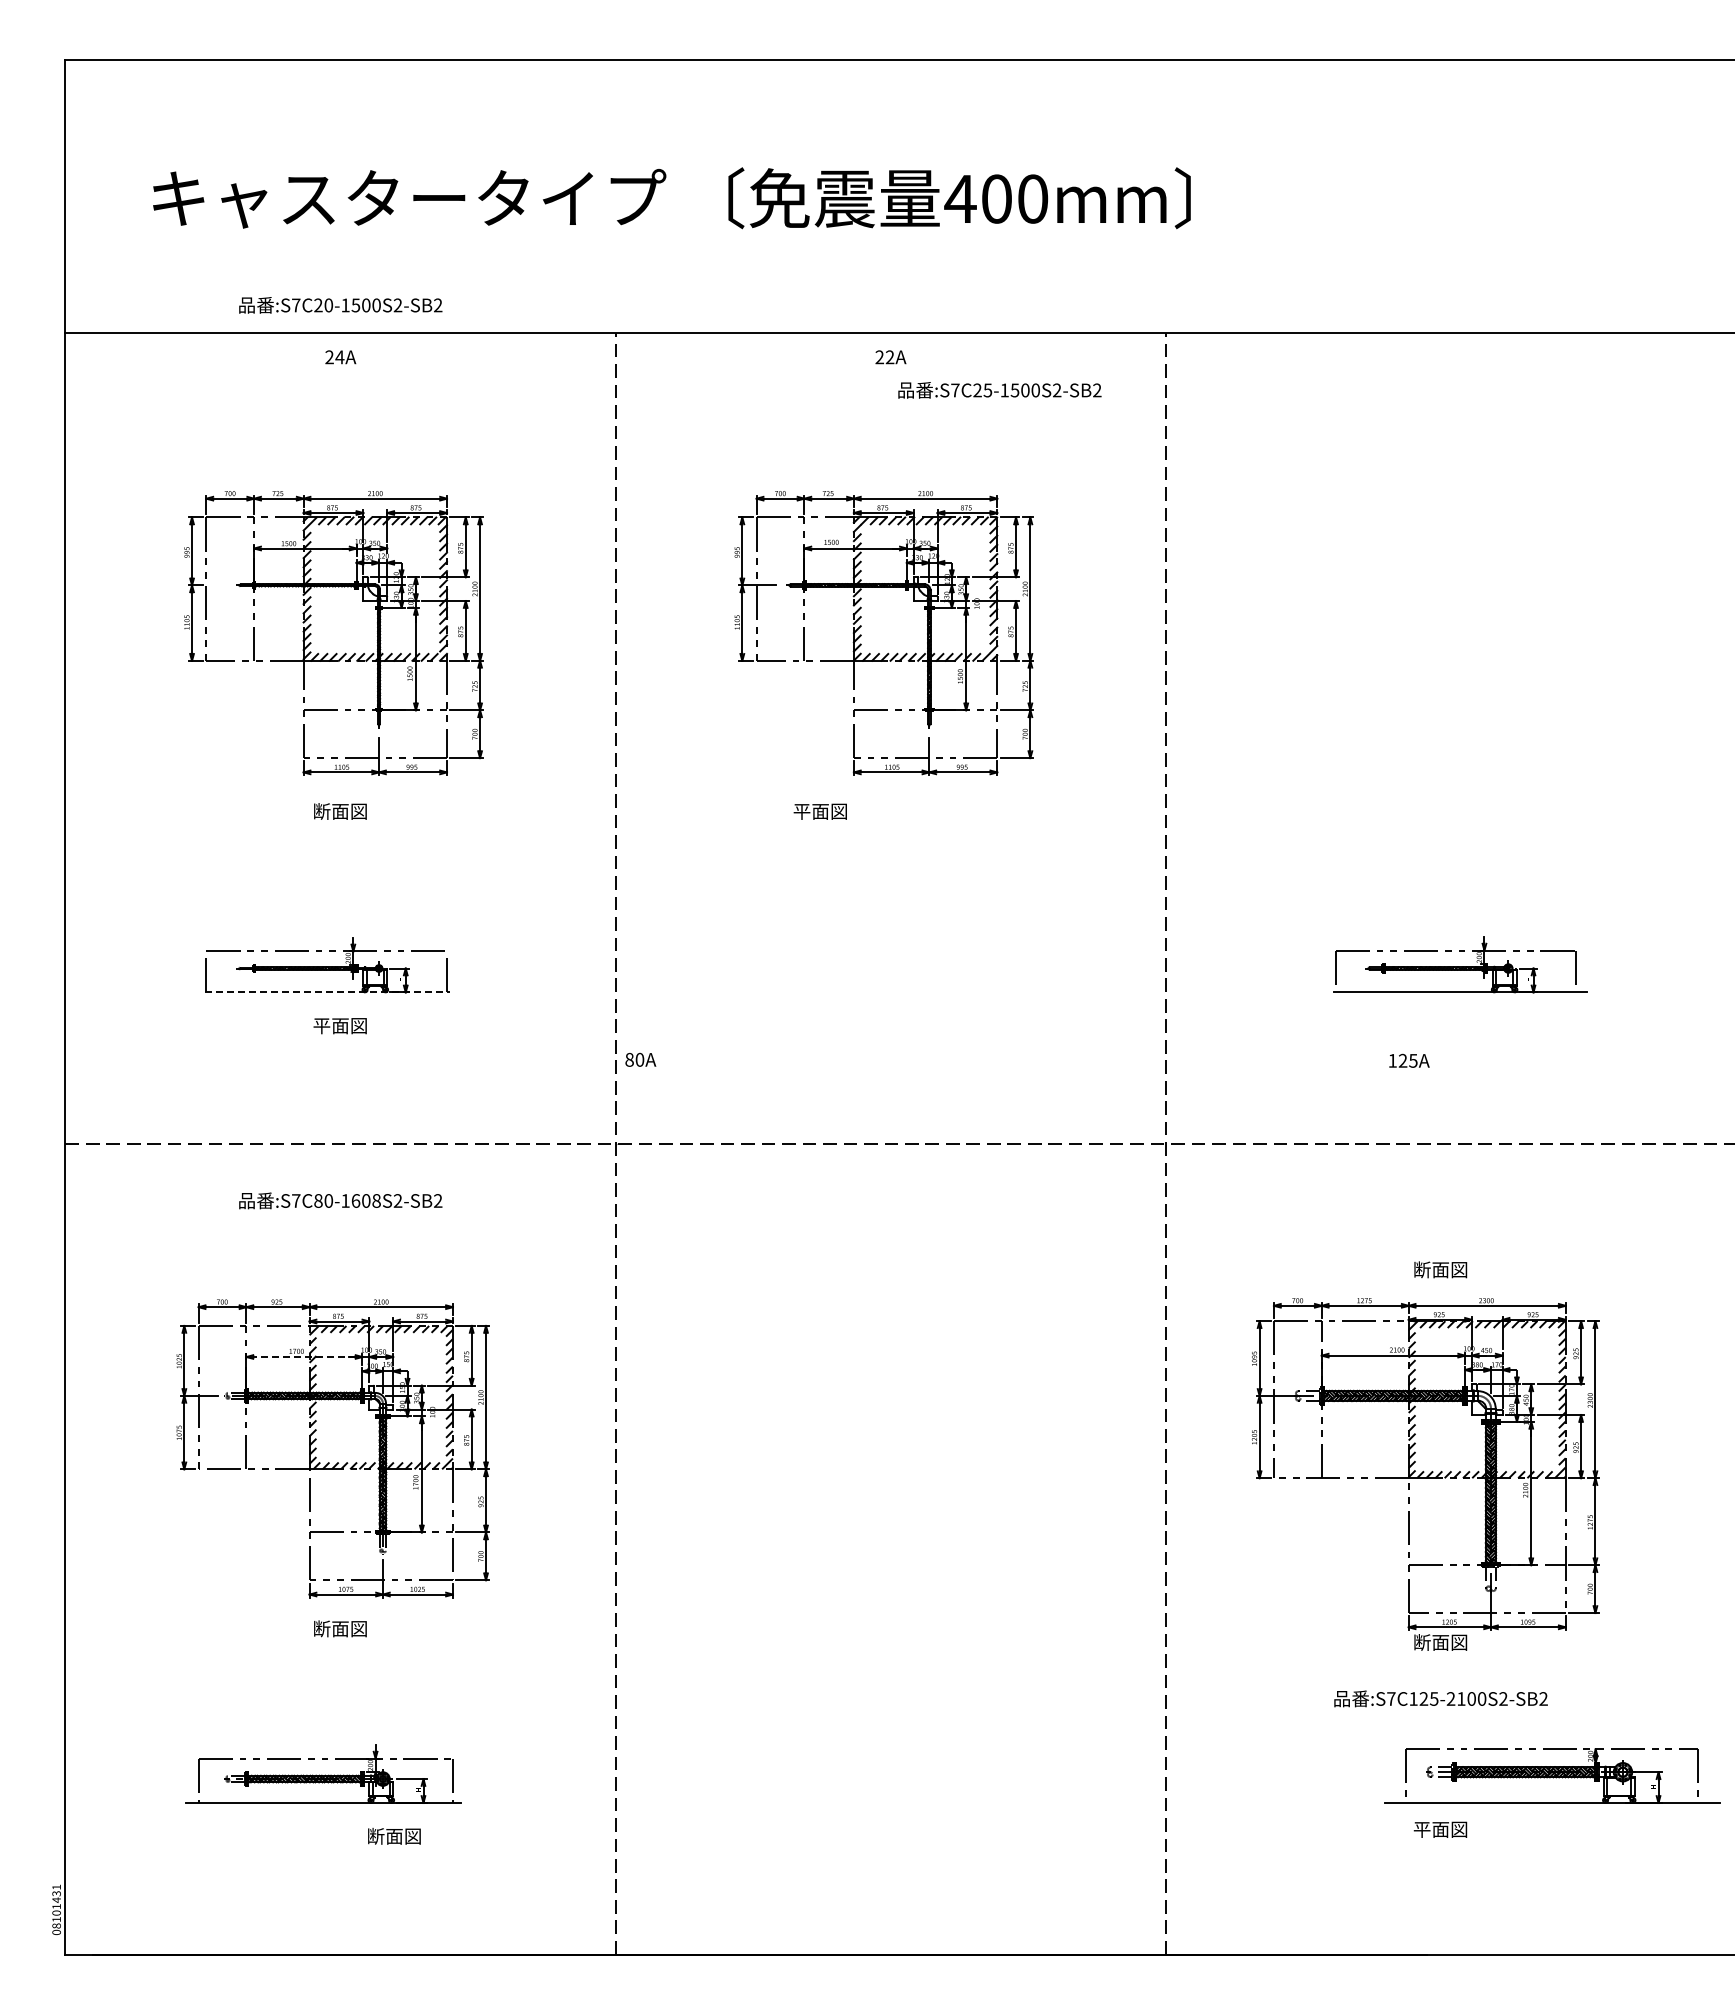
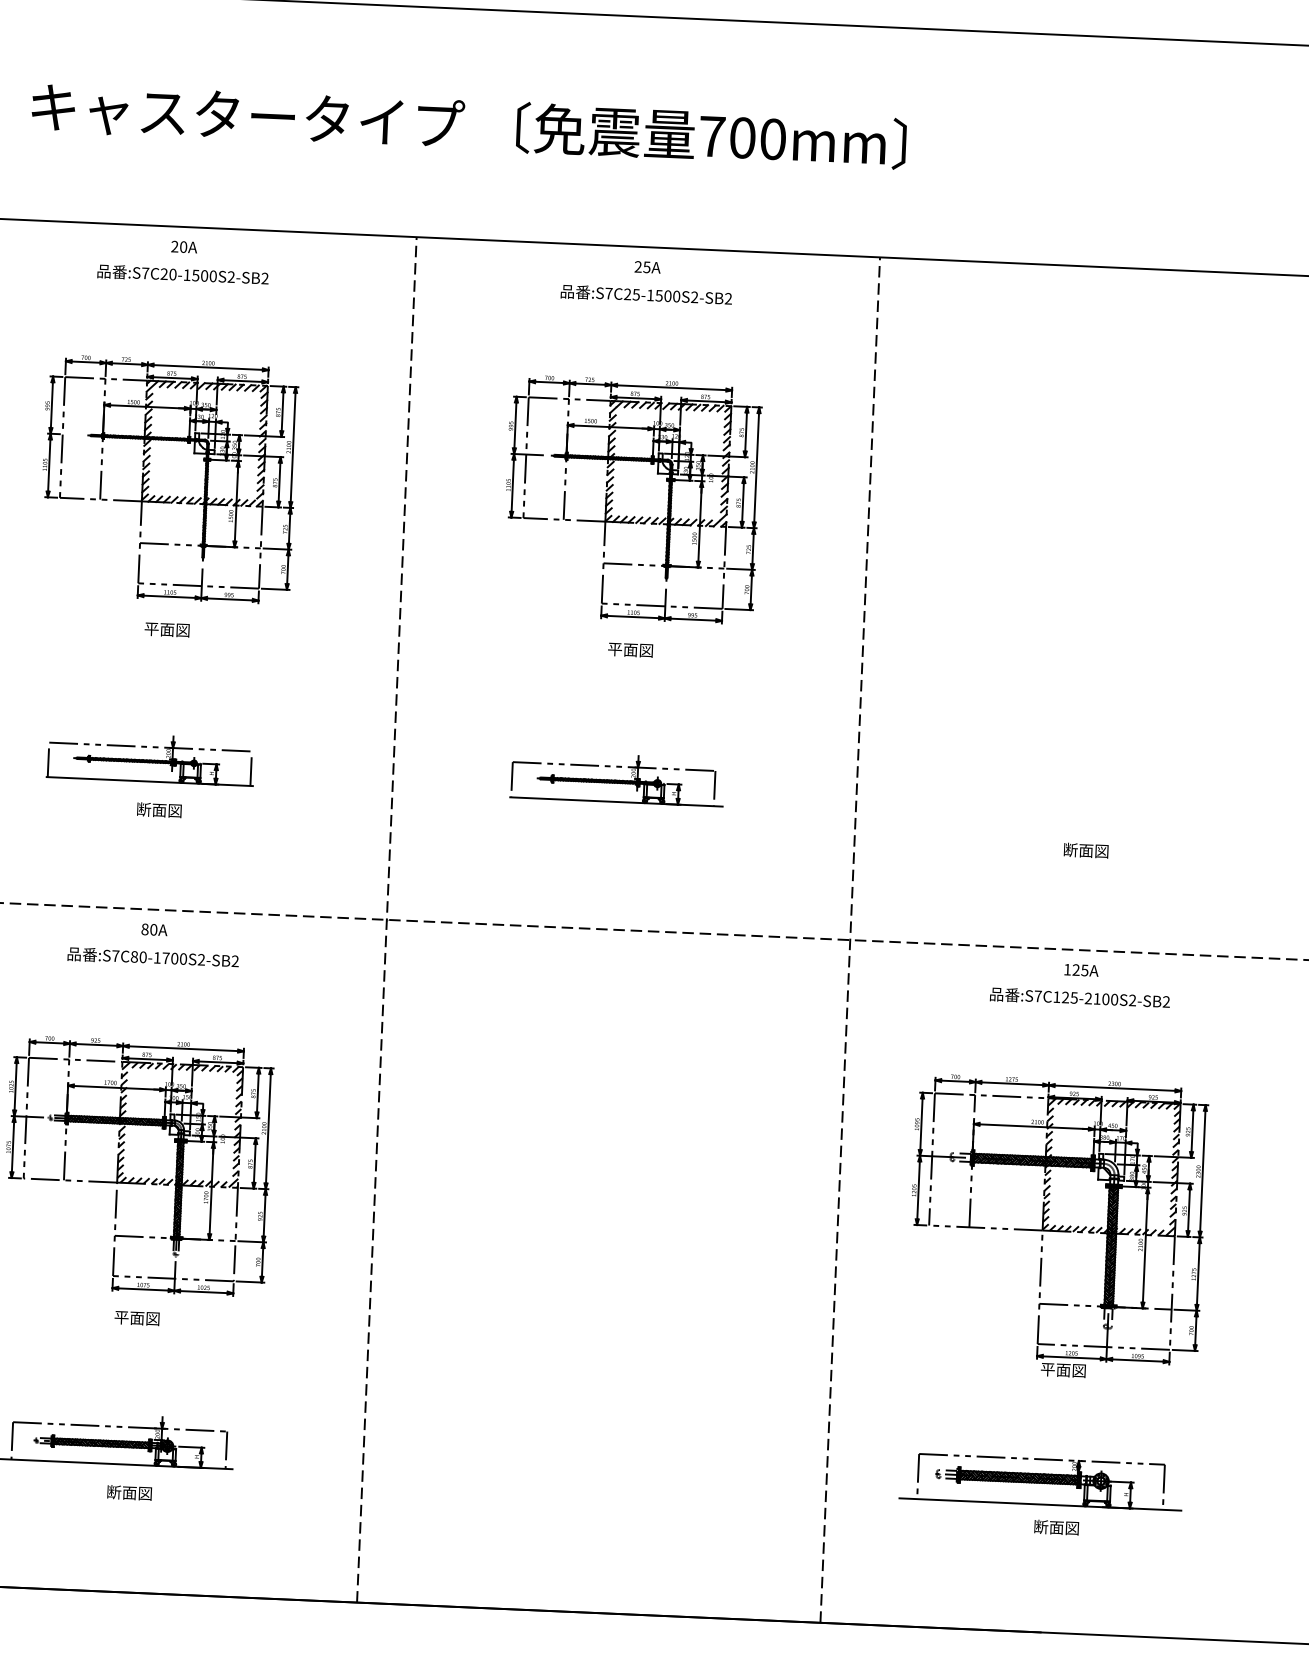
text: (960, 198) -> (712, 136), 400mm -> 700mm
text: (340, 305) -> (182, 275), moved
text: (339, 357) -> (183, 247), 24A -> 20A
text: (889, 357) -> (646, 267), 22A -> 25A
text: (999, 390) -> (646, 295), moved
text: (321, 811) -> (151, 628), 断面図 -> 平面図
text: (819, 811) -> (629, 649), moved
part: (1460, 964) -> (617, 778), moved
line: (328, 992) -> (150, 781), dashed -> solid
text: (321, 1025) -> (143, 809), 平面図 -> 断面図
text: (640, 1059) -> (154, 929), moved
text: (1409, 1060) -> (1081, 970), moved
text: (365, 1200) -> (174, 958), :S7C80-1608S2-SB2 -> :S7C80-1700S2-SB2
text: (1440, 1269) -> (1086, 850), moved
line: (303, 1357) -> (116, 1088), dashed -> solid
text: (321, 1628) -> (121, 1317), 断面図 -> 平面図
text: (1421, 1642) -> (1047, 1369), 断面図 -> 平面図
text: (1440, 1698) -> (1079, 997), moved
part: (1552, 1775) -> (1041, 1481), moved
text: (1421, 1829) -> (1040, 1526), 平面図 -> 断面図
text: (394, 1836) -> (129, 1493), moved

